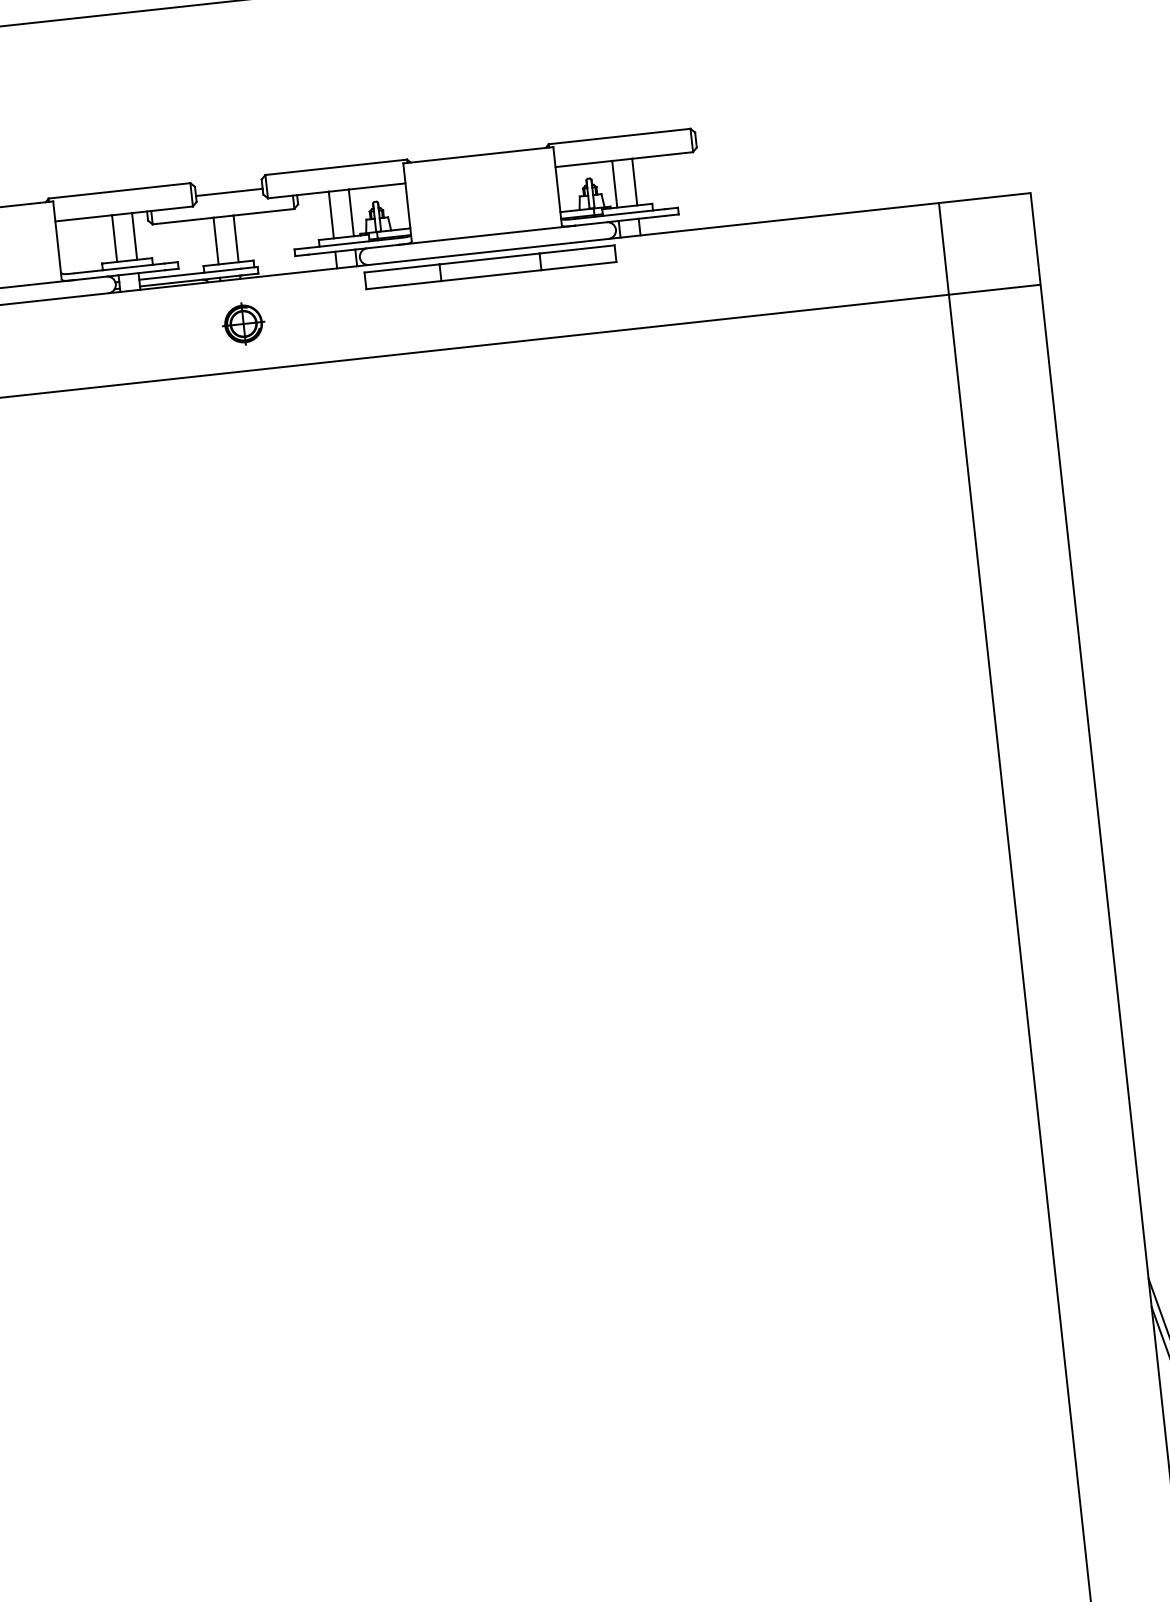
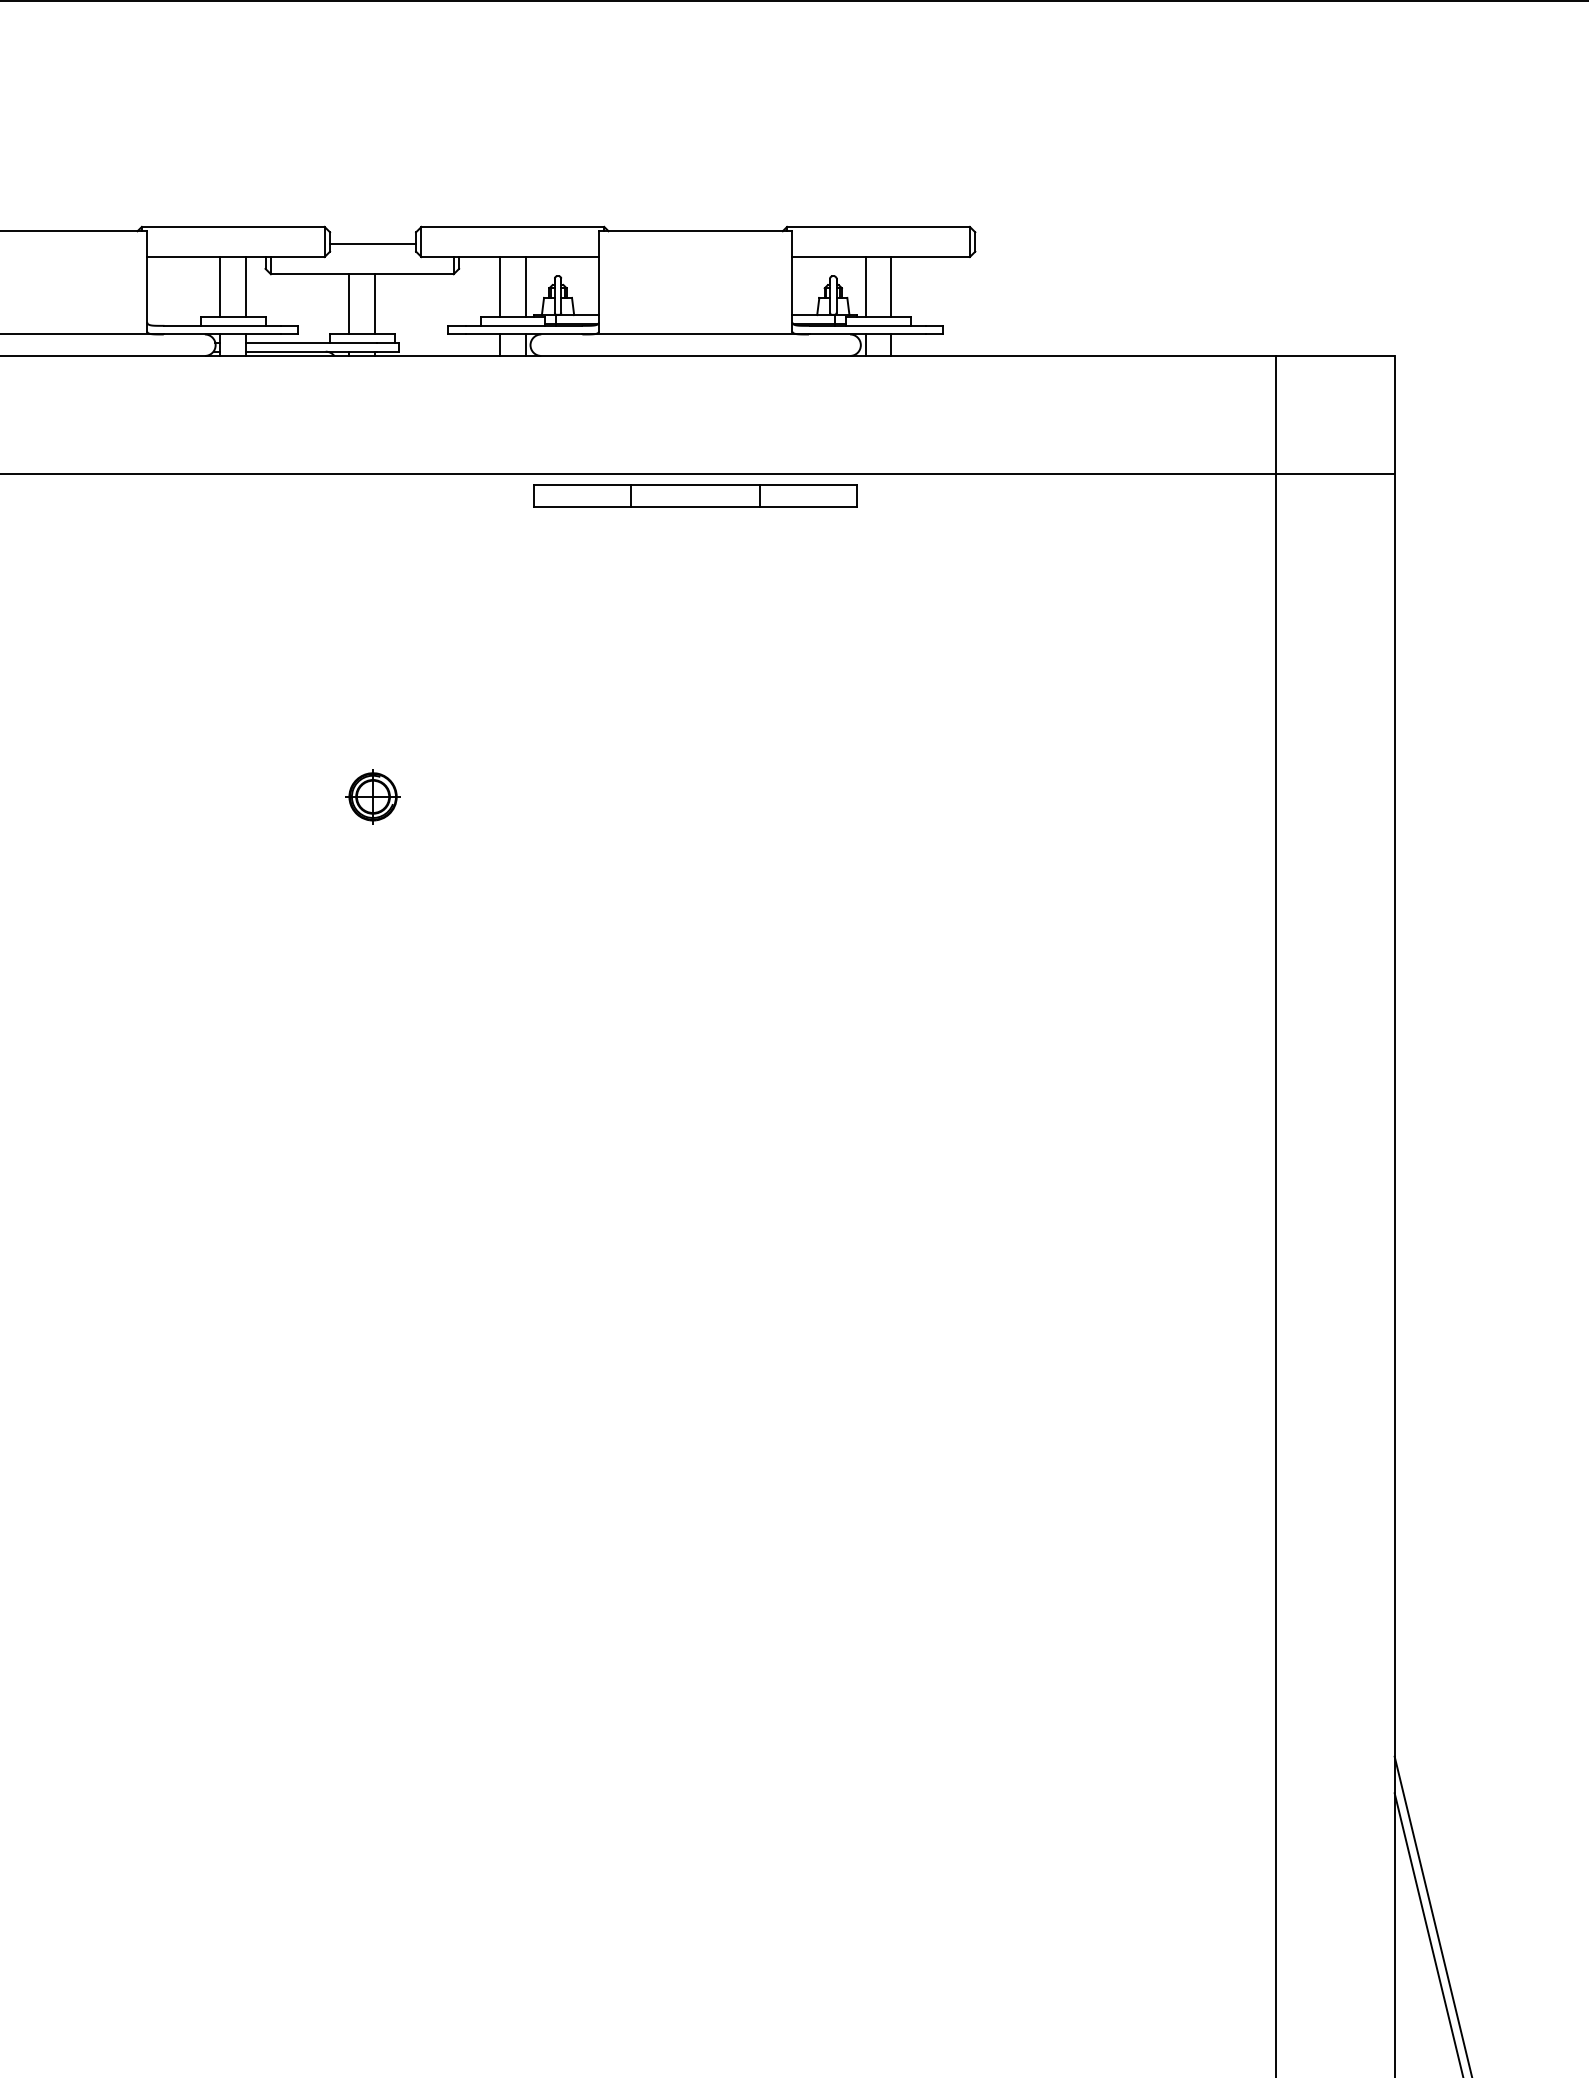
part: (490, 267) -> (695, 495), moved
part: (243, 323) -> (372, 796), moved

